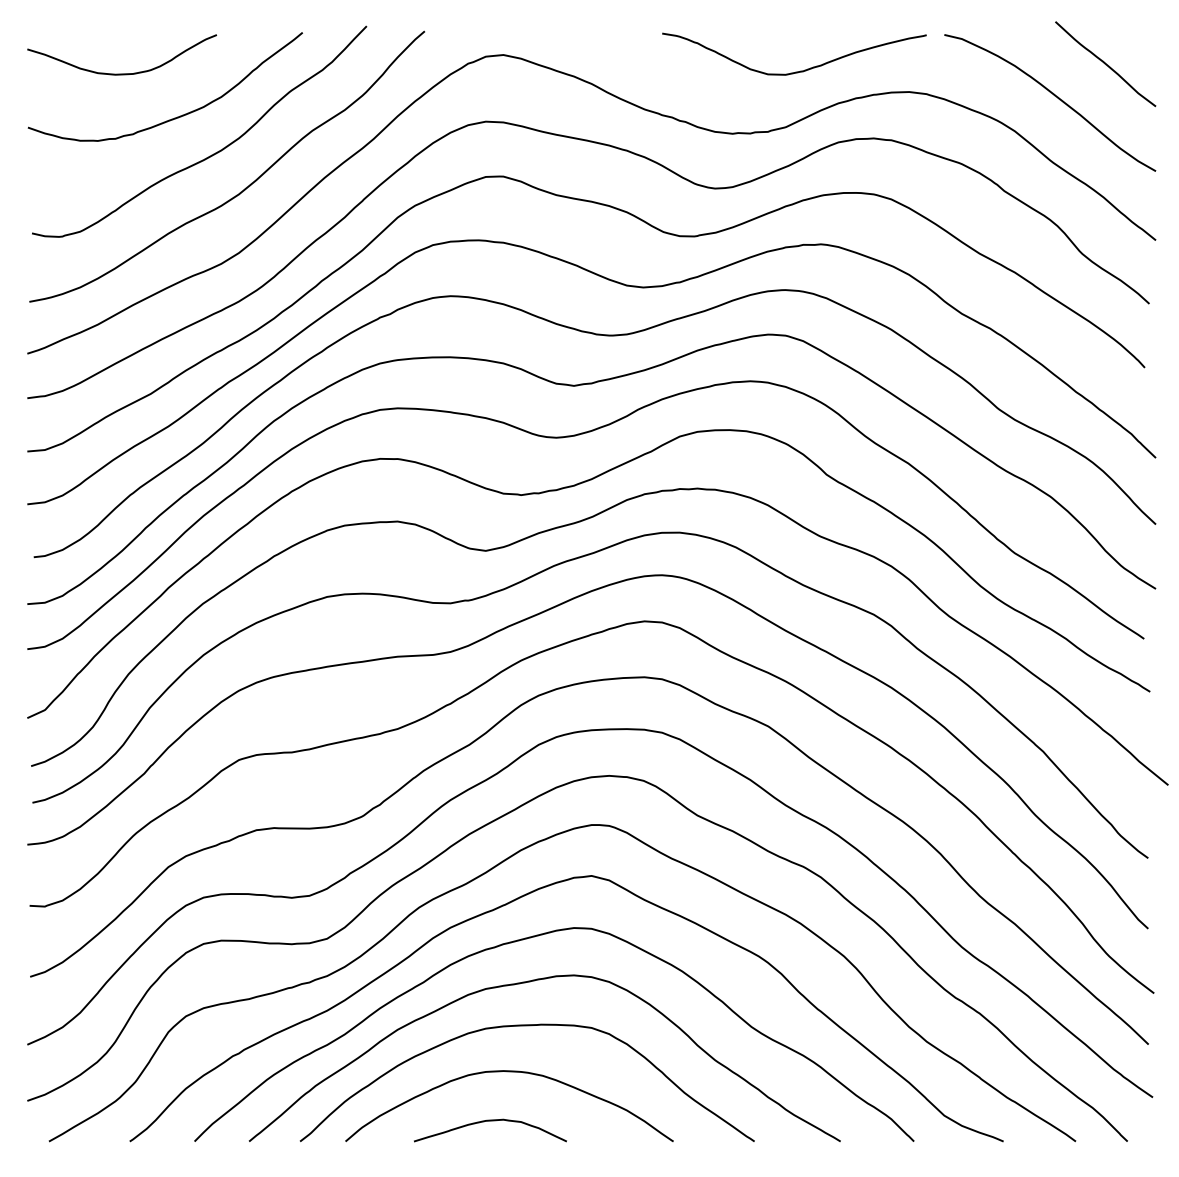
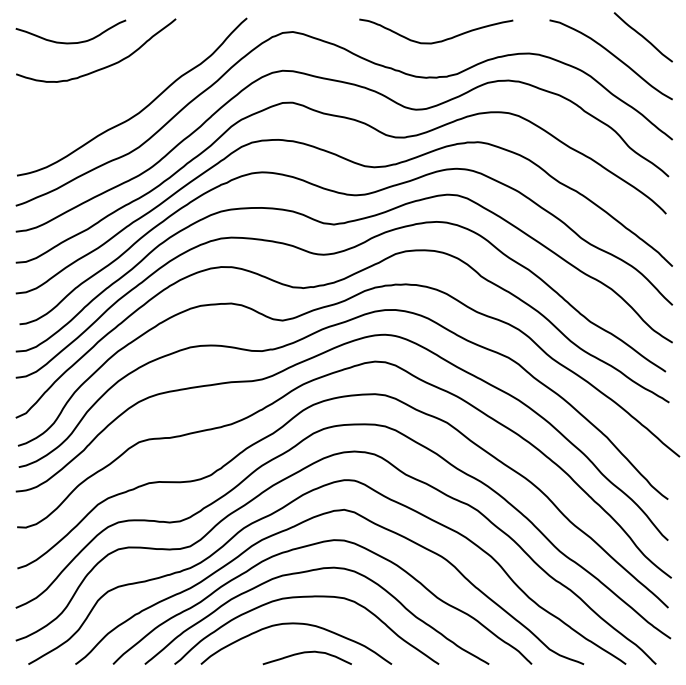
curve: (799, 69) -> (439, 40), moved
curve: (210, 153) -> (122, 89), removed
curve: (488, 1122) -> (306, 653), moved

